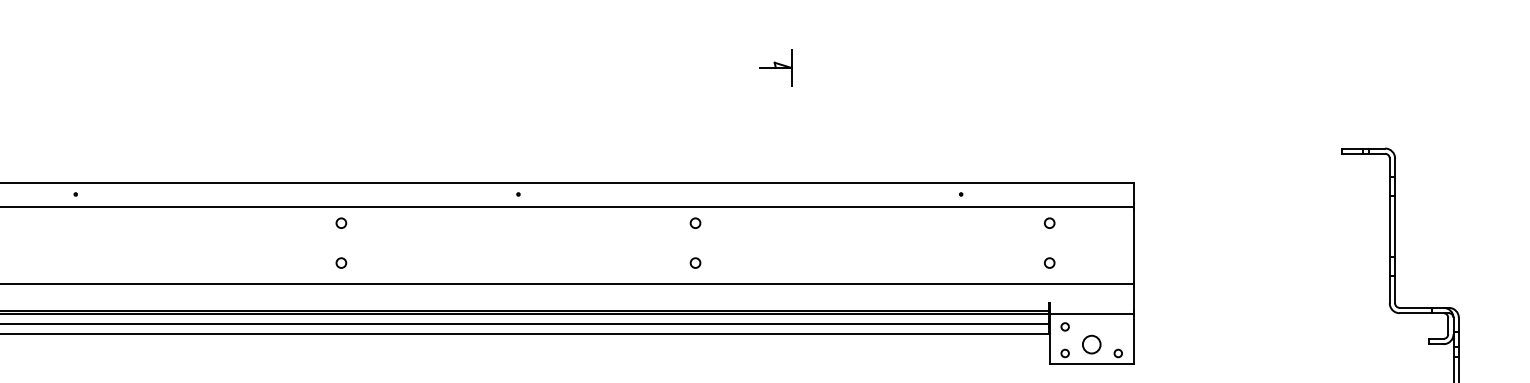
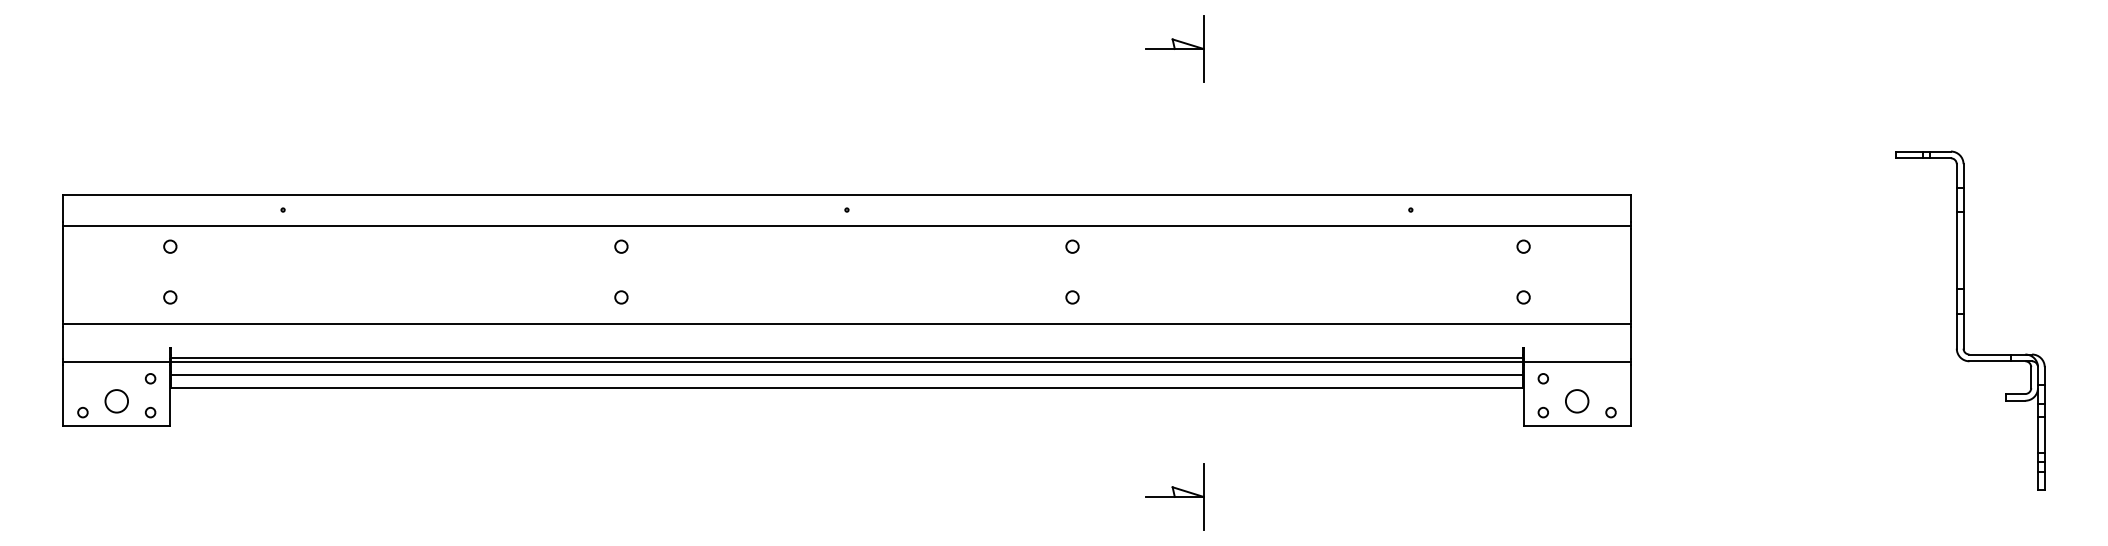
part: (775, 67) -> (1174, 48), size x1.43

